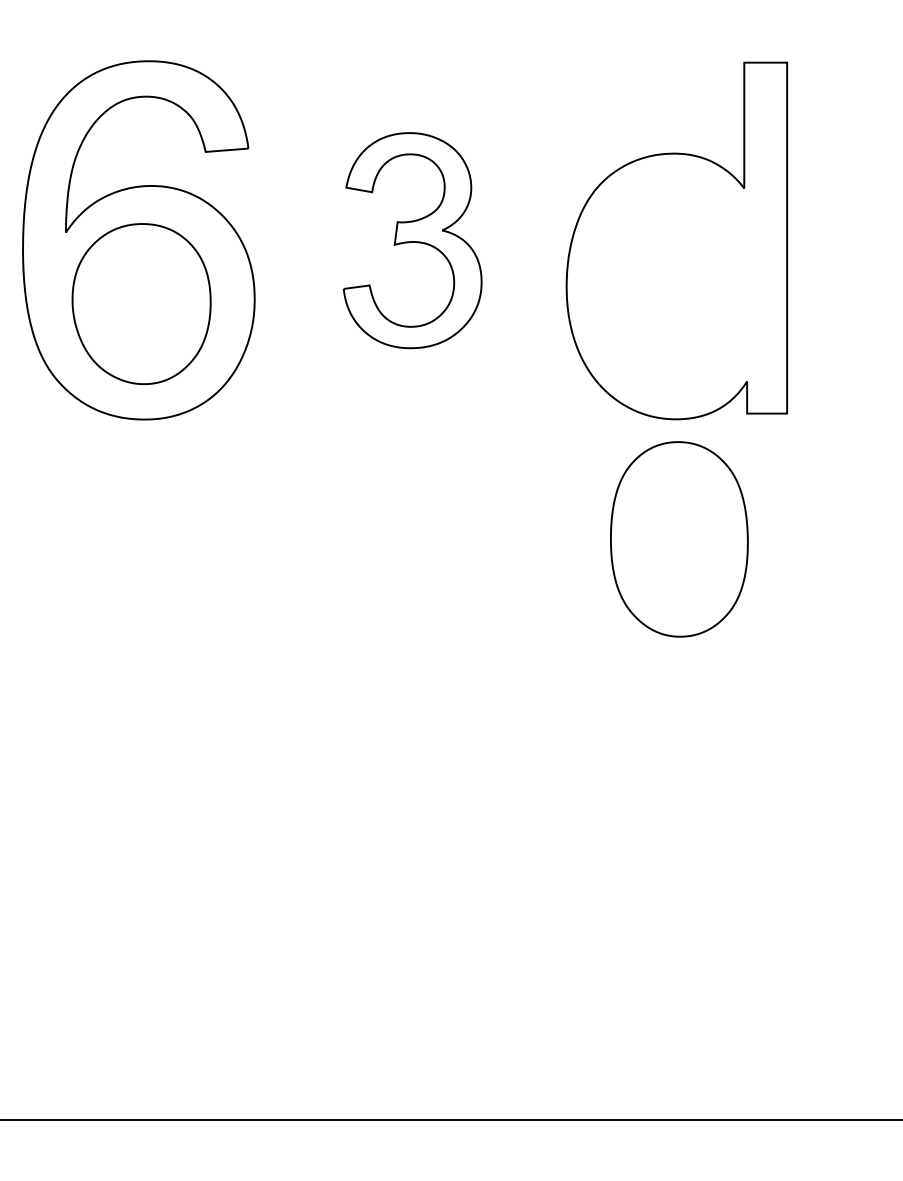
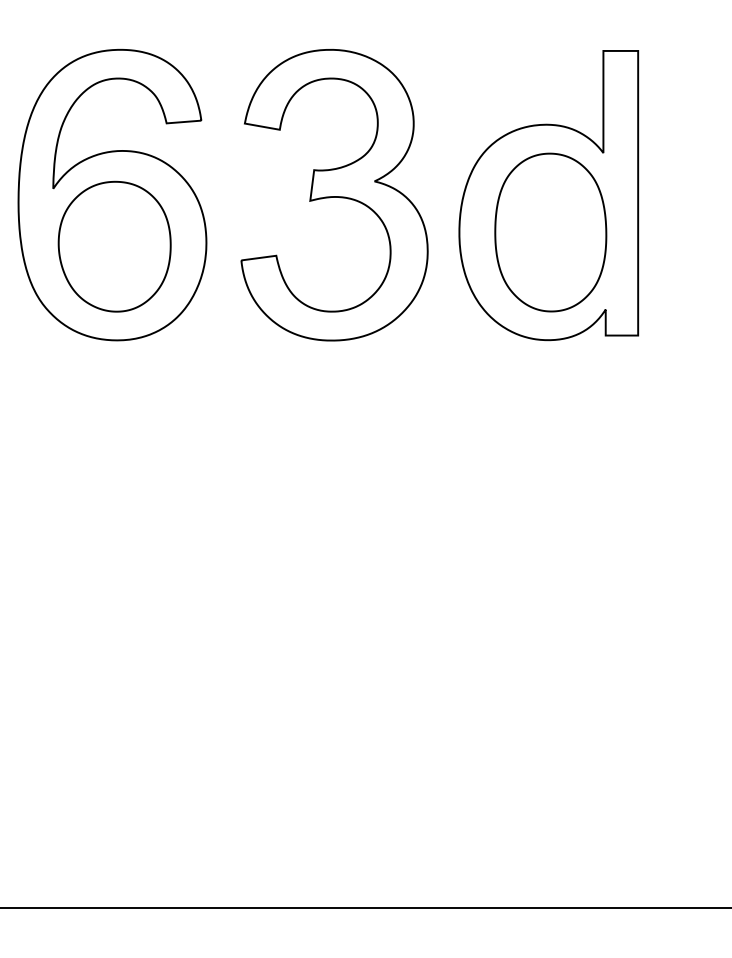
part: (412, 240) -> (334, 195), size x1.67
part: (679, 539) -> (550, 232), moved

